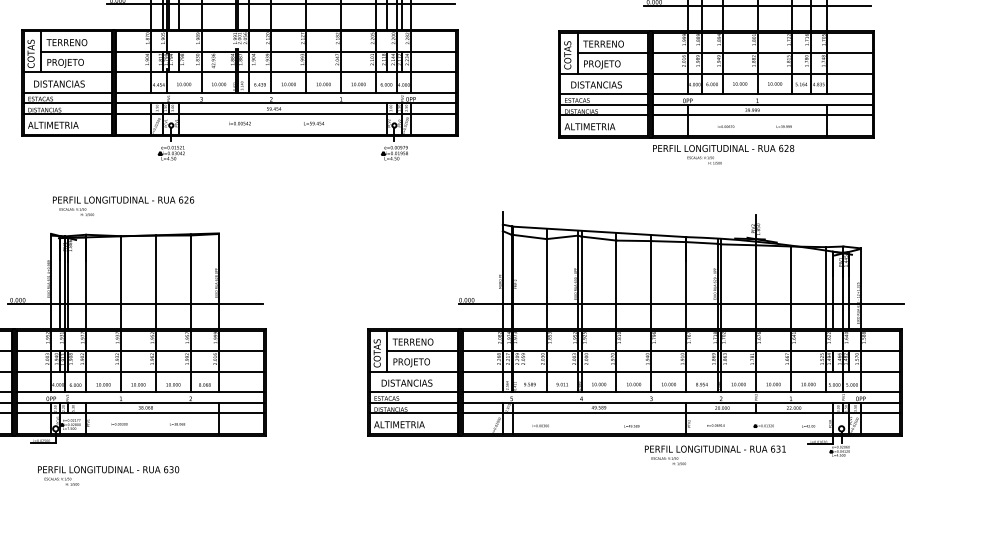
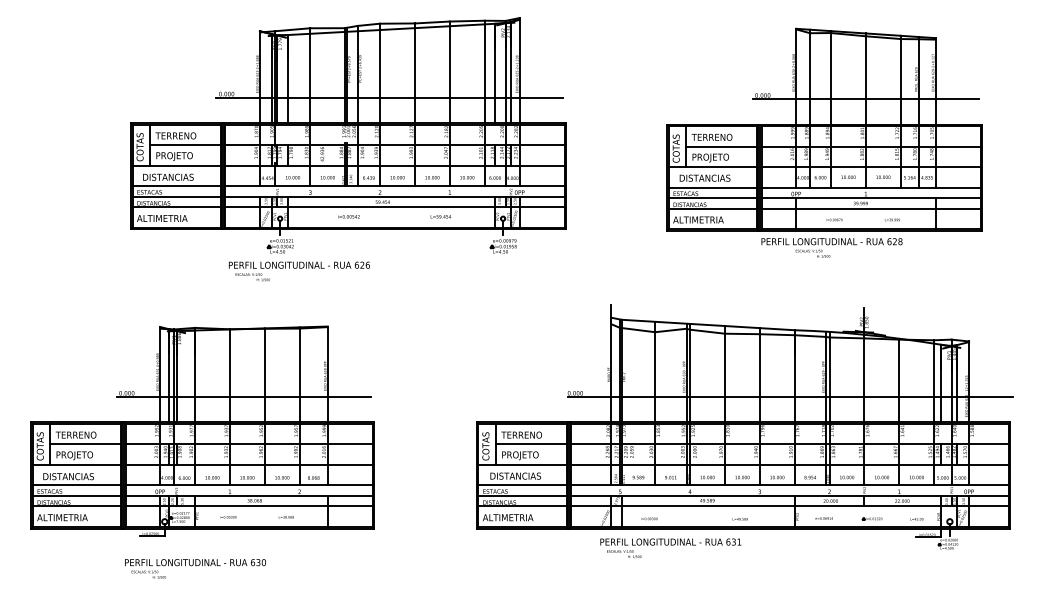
text: (313, 123) -> (440, 216), moved
text: (123, 206) -> (299, 271), moved
text: (715, 454) -> (670, 547), moved
text: (108, 475) -> (195, 568), moved

